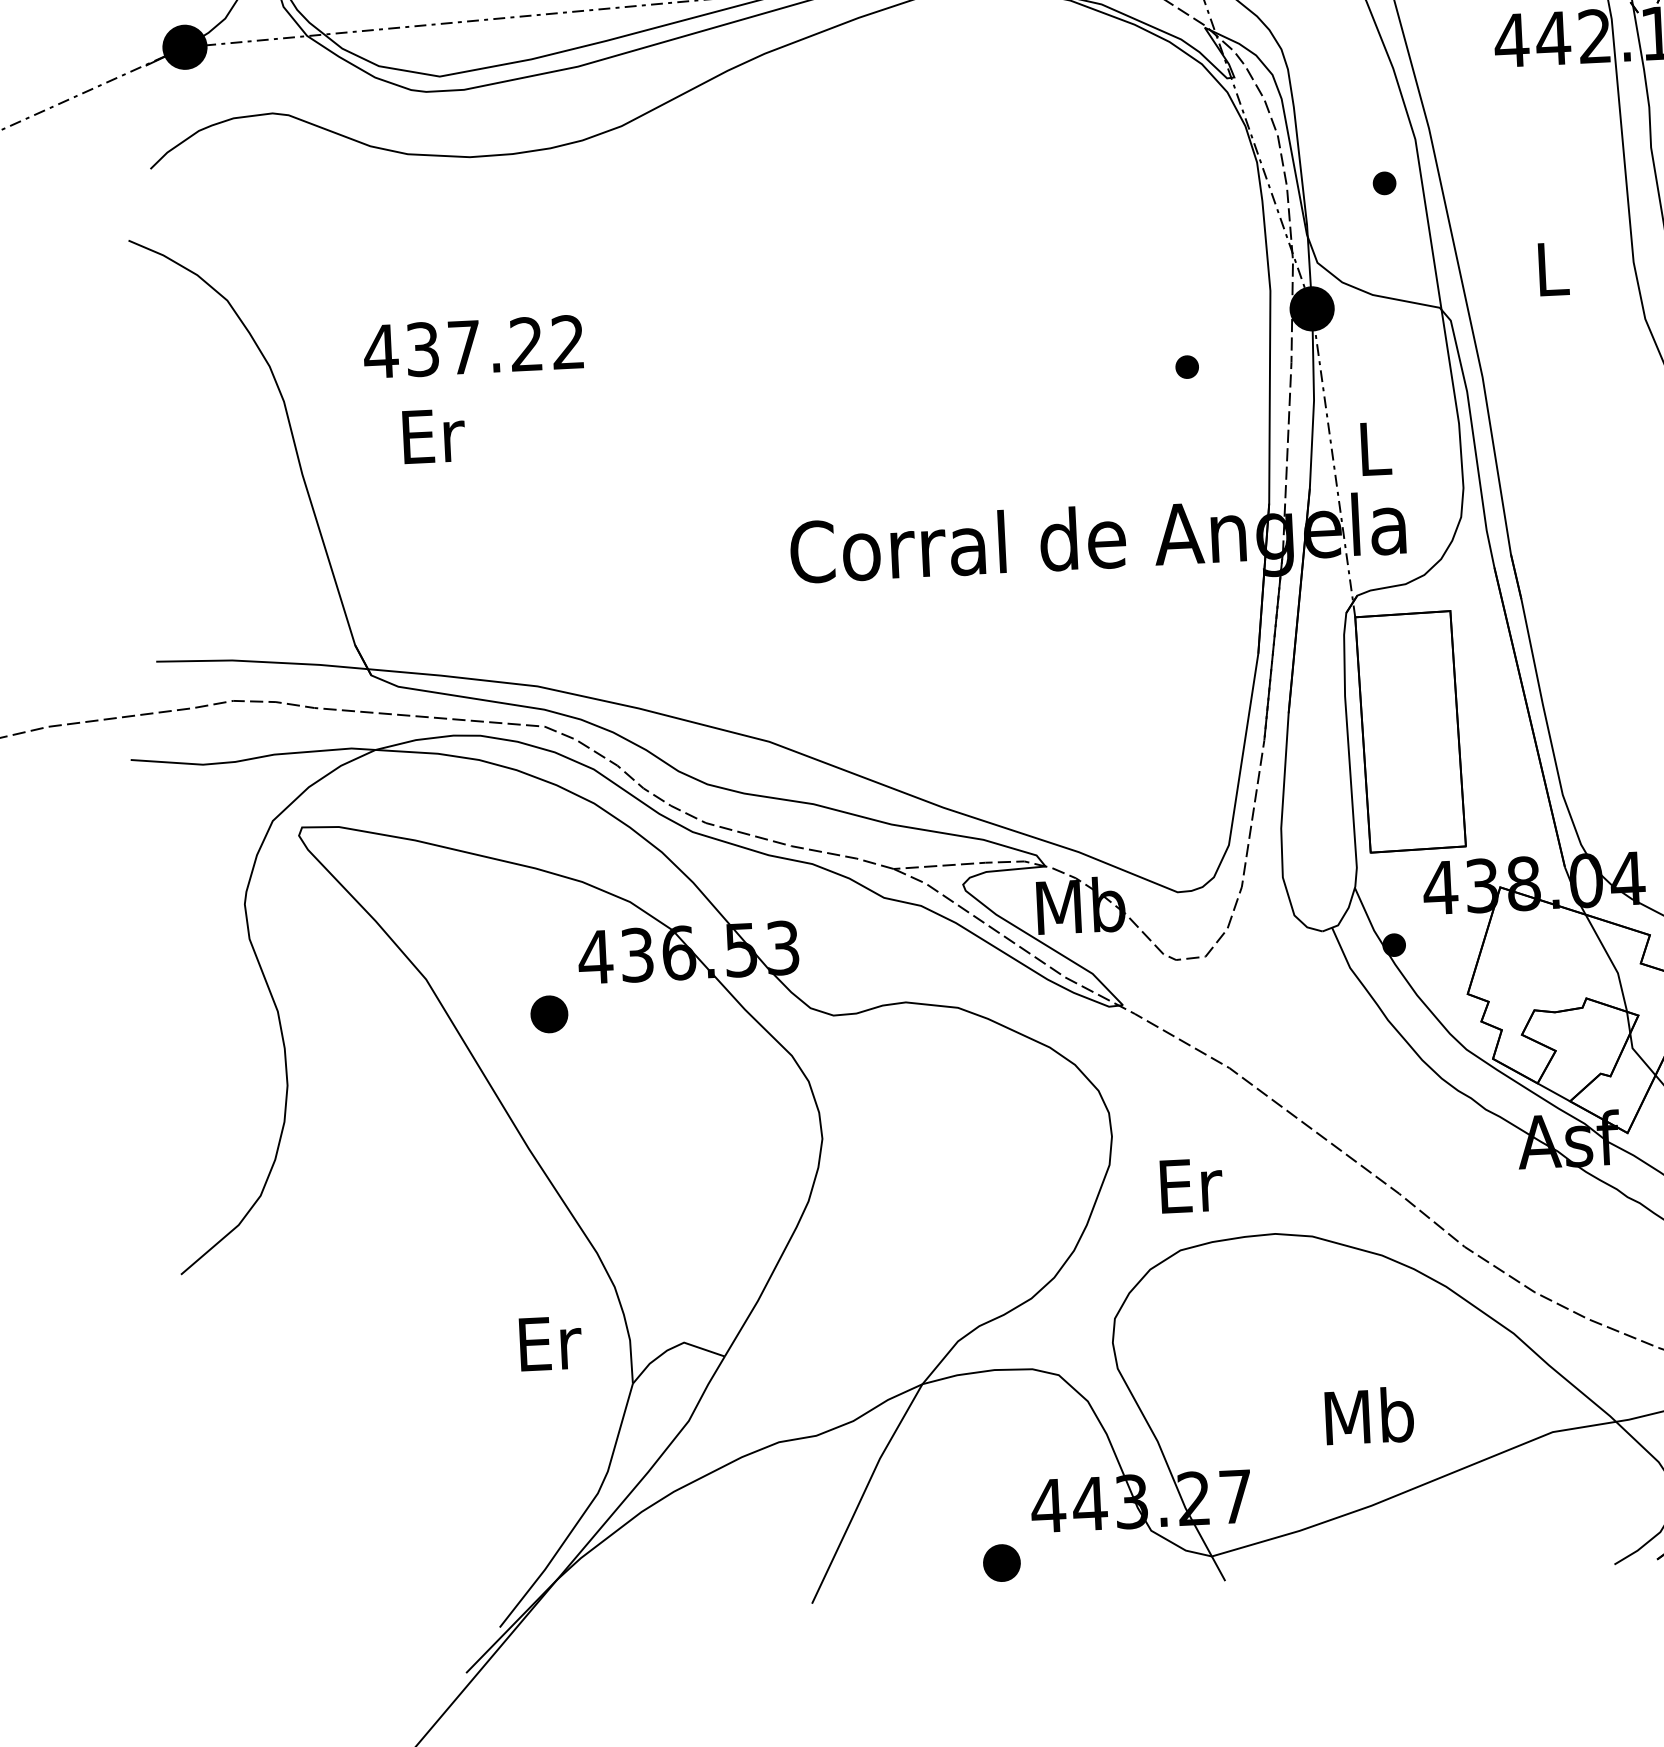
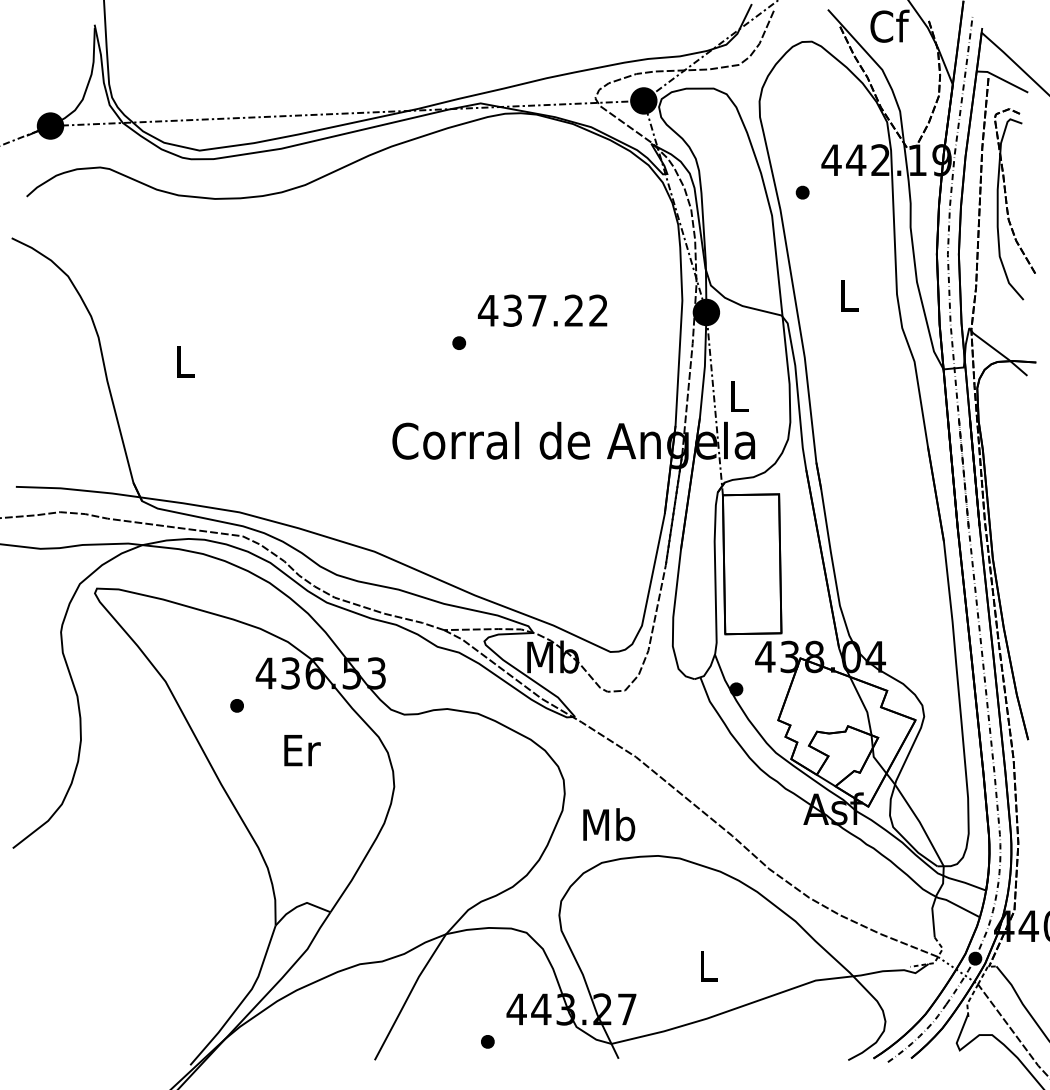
part: (1384, 183) -> (802, 192), moved
text: (473, 346) -> (542, 310), moved
part: (1187, 365) -> (459, 342), moved
text: (433, 435) -> (185, 361), Er -> L
part: (548, 1013) -> (236, 705), size x0.62
text: (1190, 1184) -> (609, 824), Er -> Mb
text: (550, 1343) -> (302, 750), moved
text: (1369, 1415) -> (708, 965), Mb -> L
part: (1001, 1562) -> (487, 1041), size x0.62

